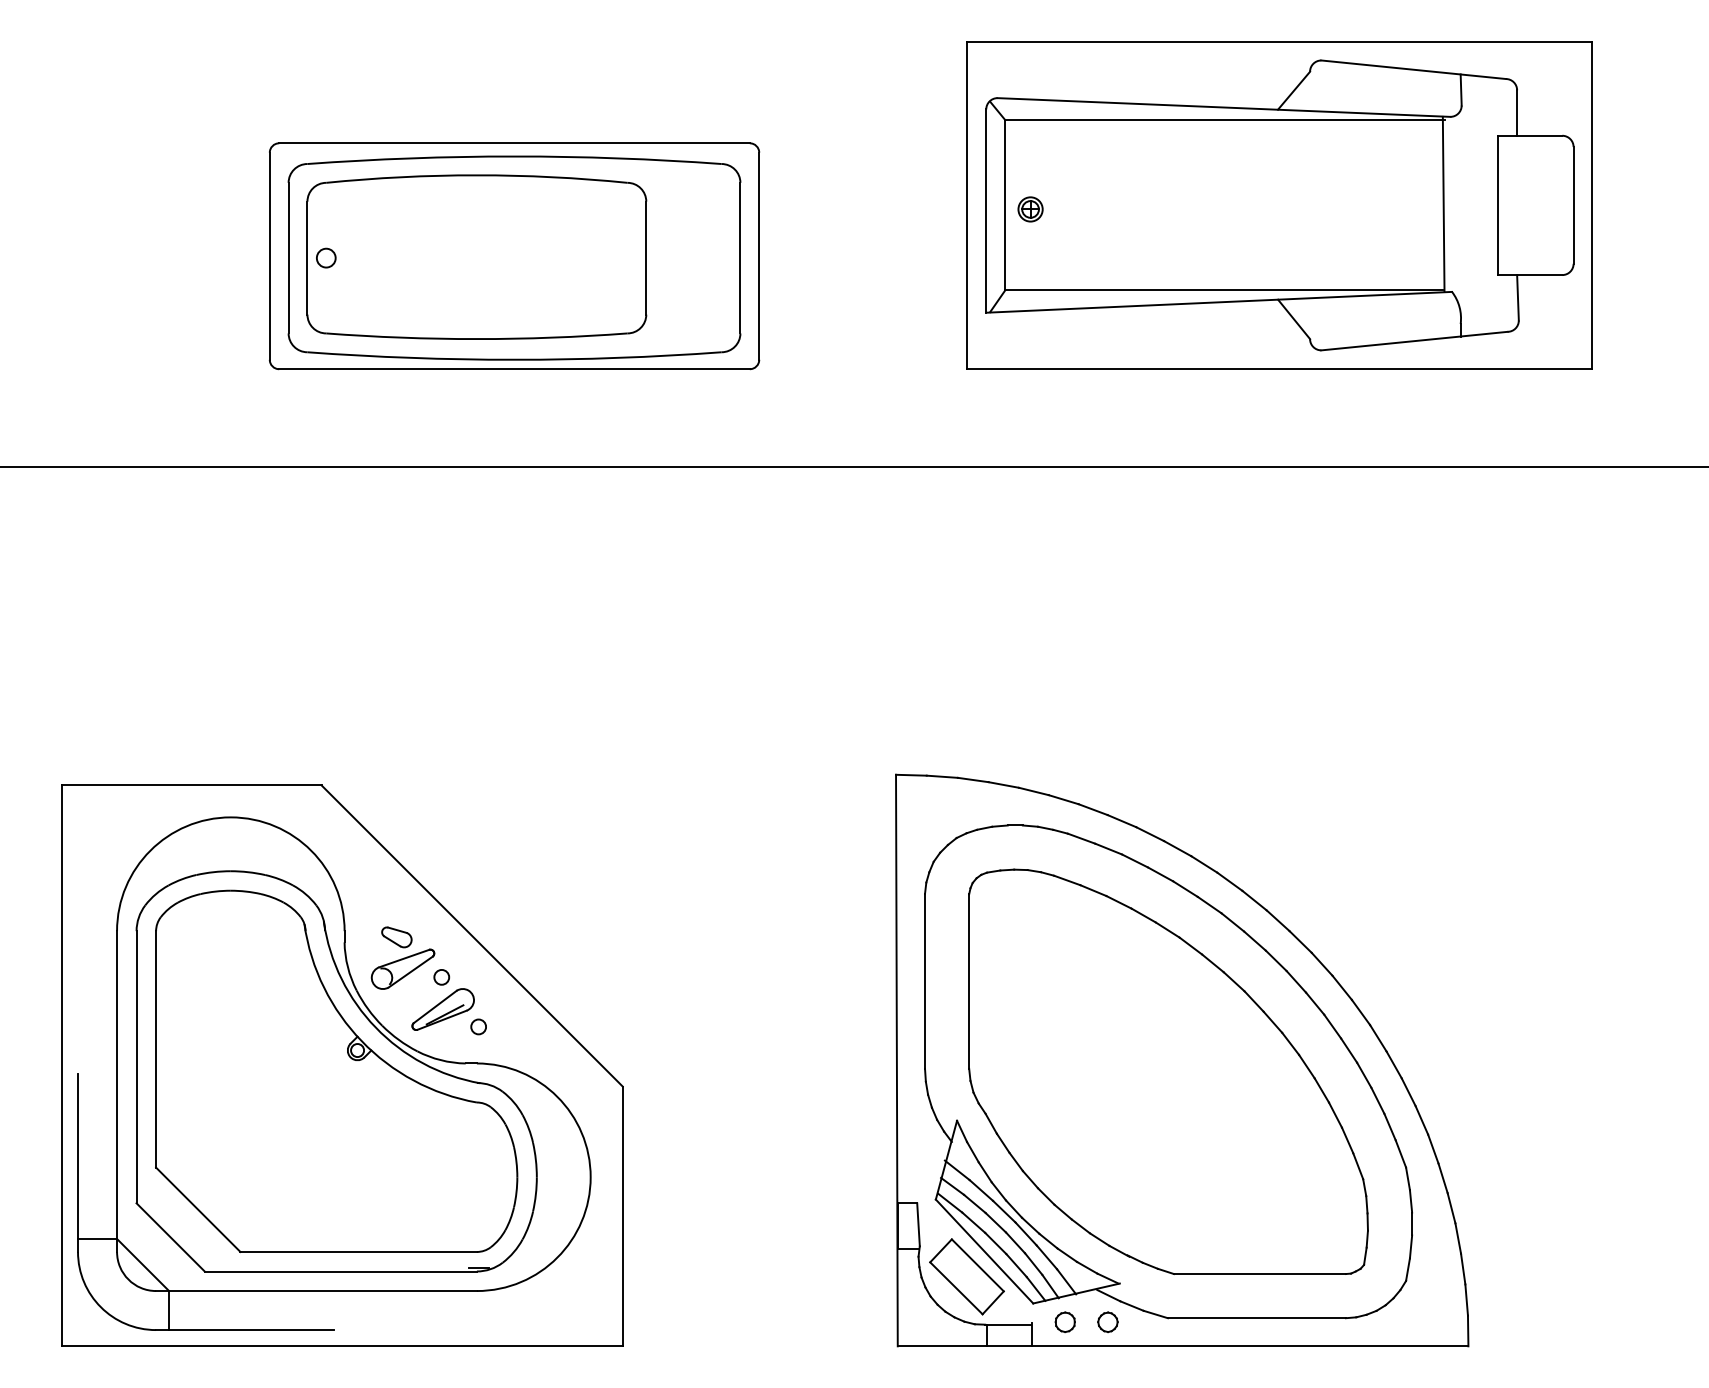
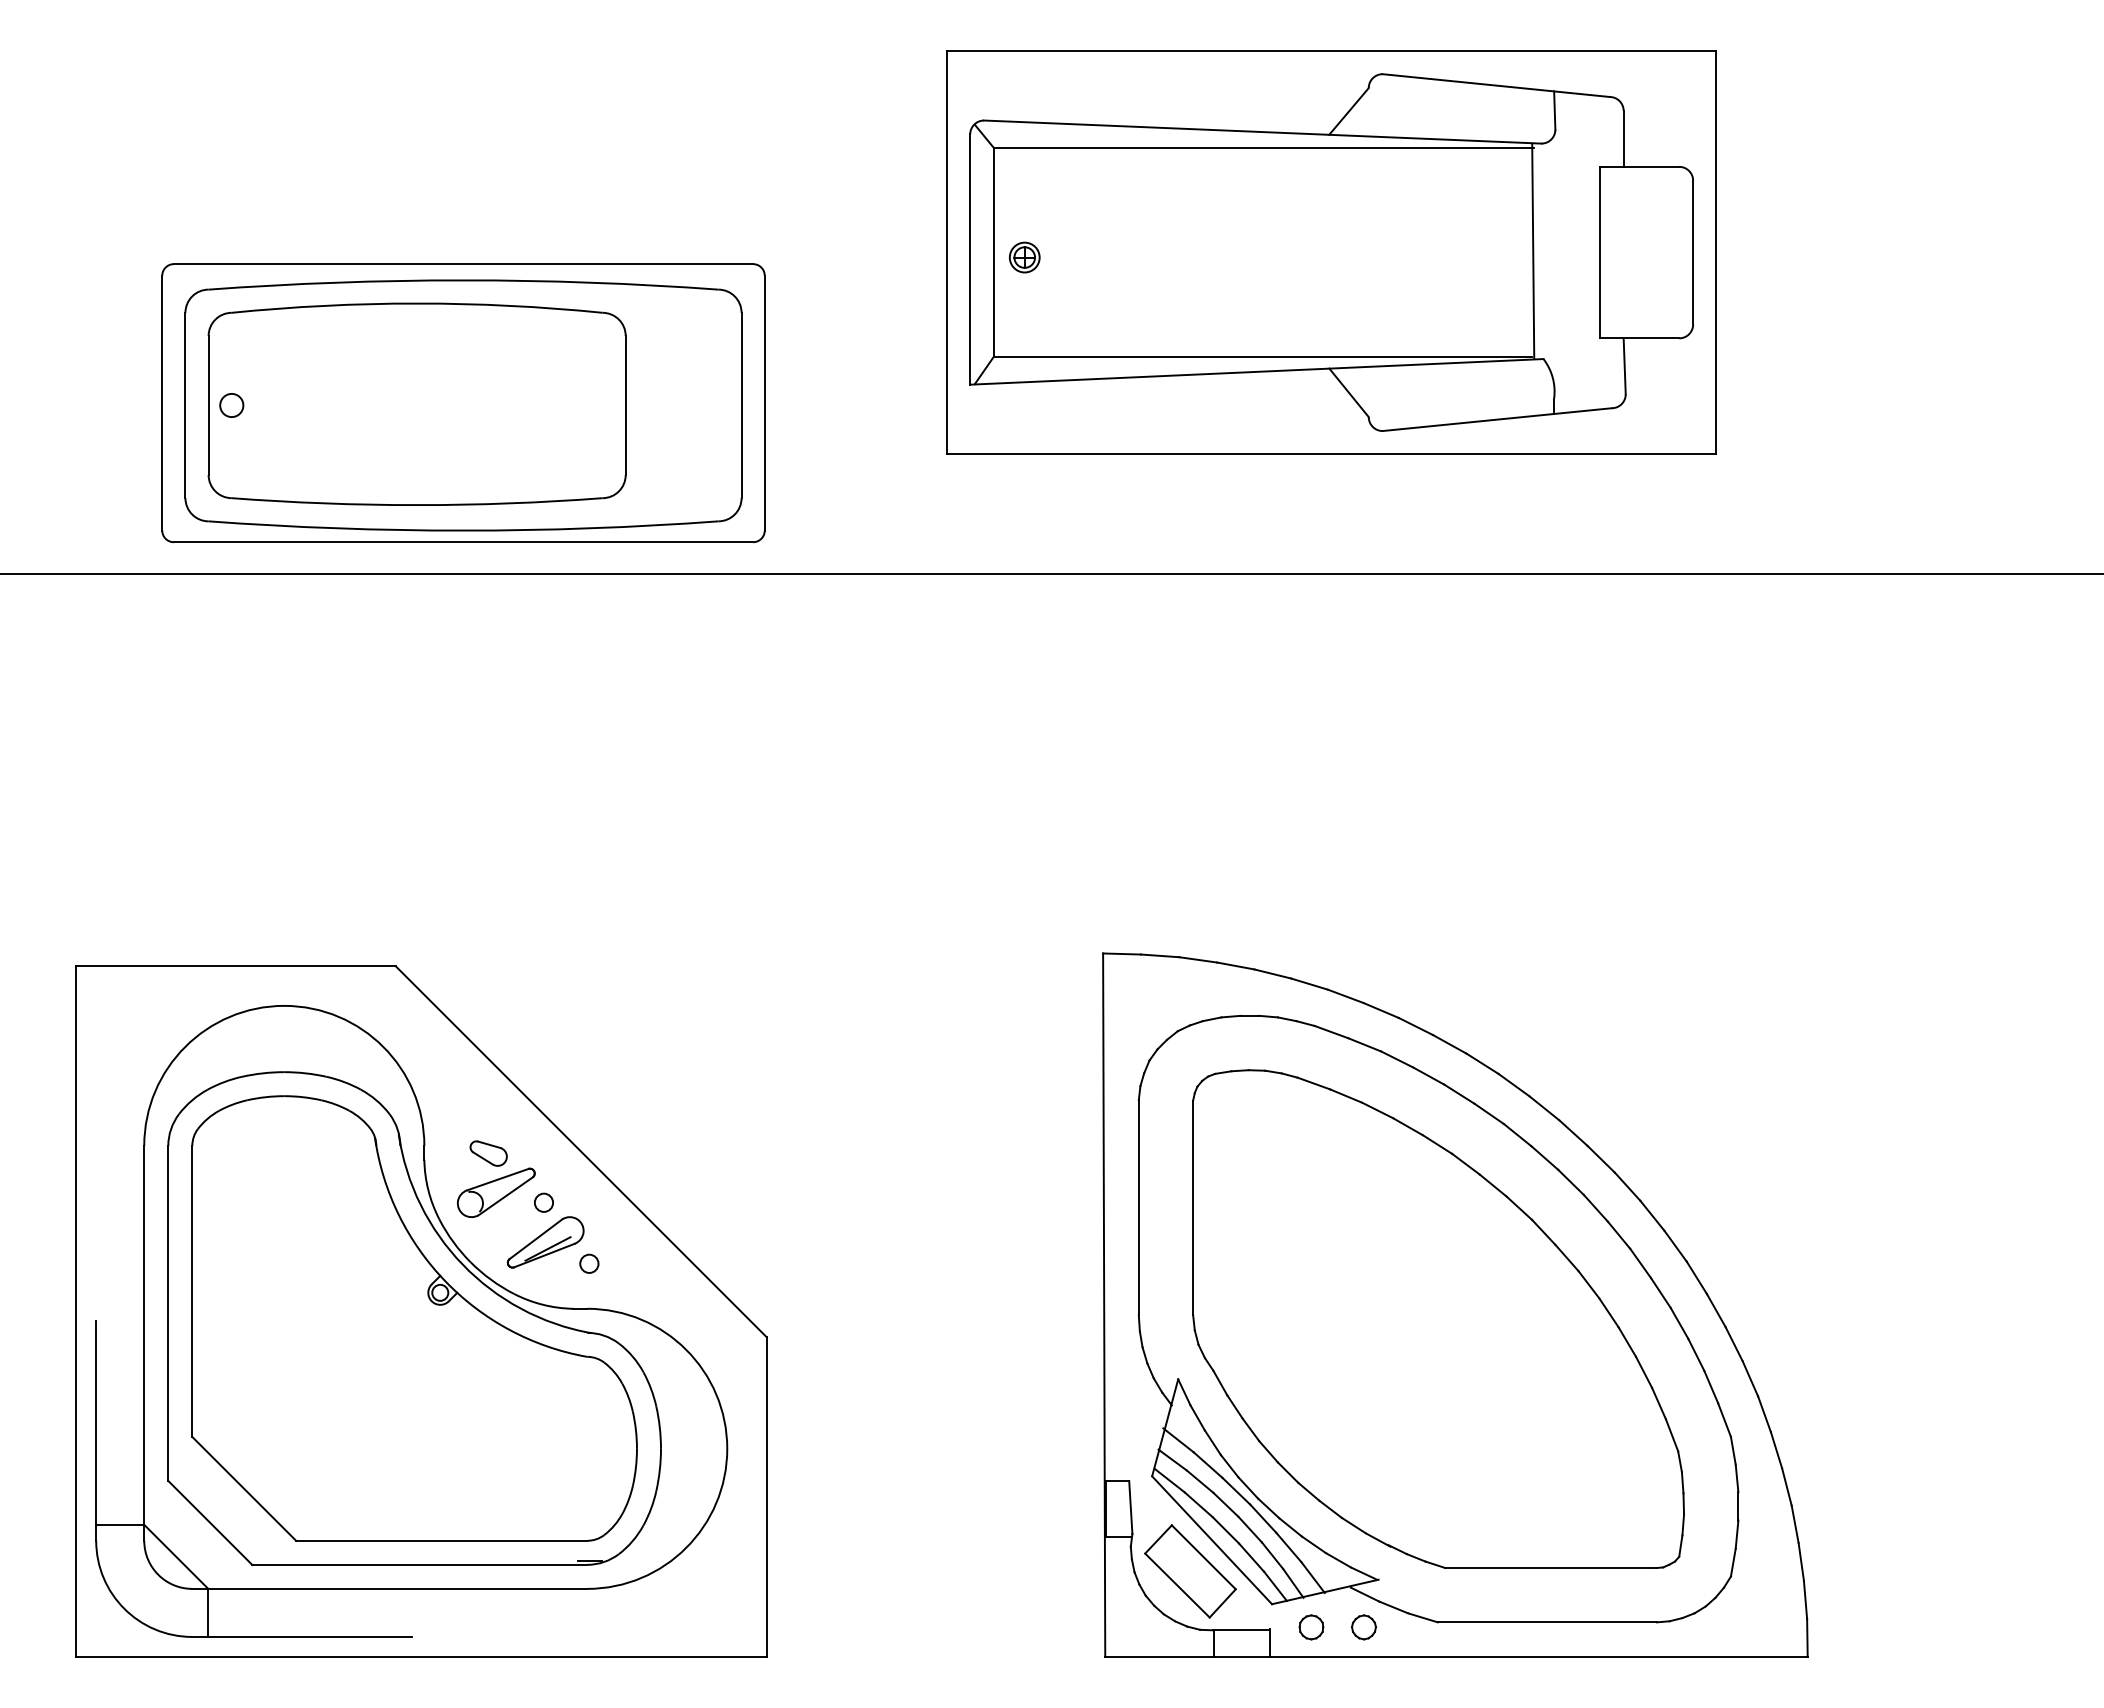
part: (1279, 205) -> (1331, 252), moved
part: (514, 256) -> (463, 403), moved

